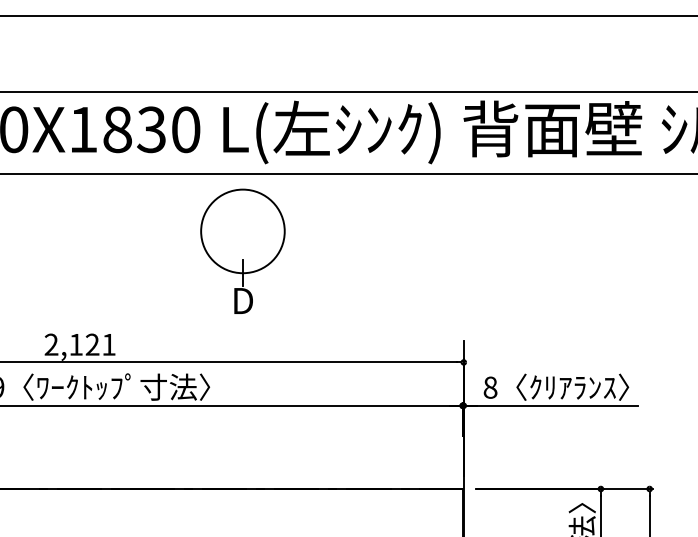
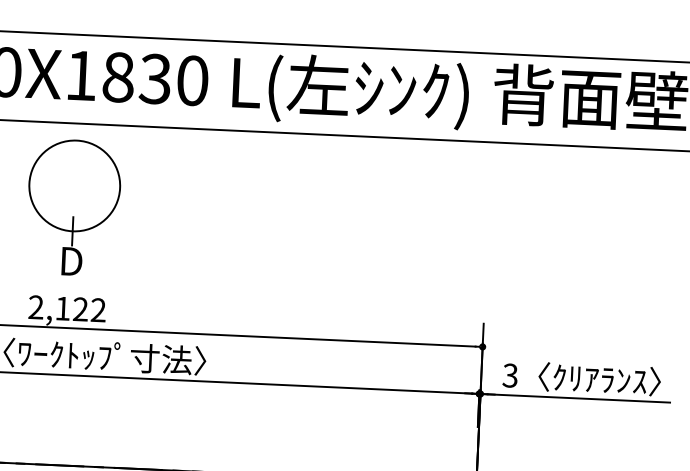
part: (242, 250) -> (73, 206), moved
text: (108, 344) -> (98, 309), 2,121 -> 2,122
text: (490, 387) -> (510, 375), 8 -> 3

